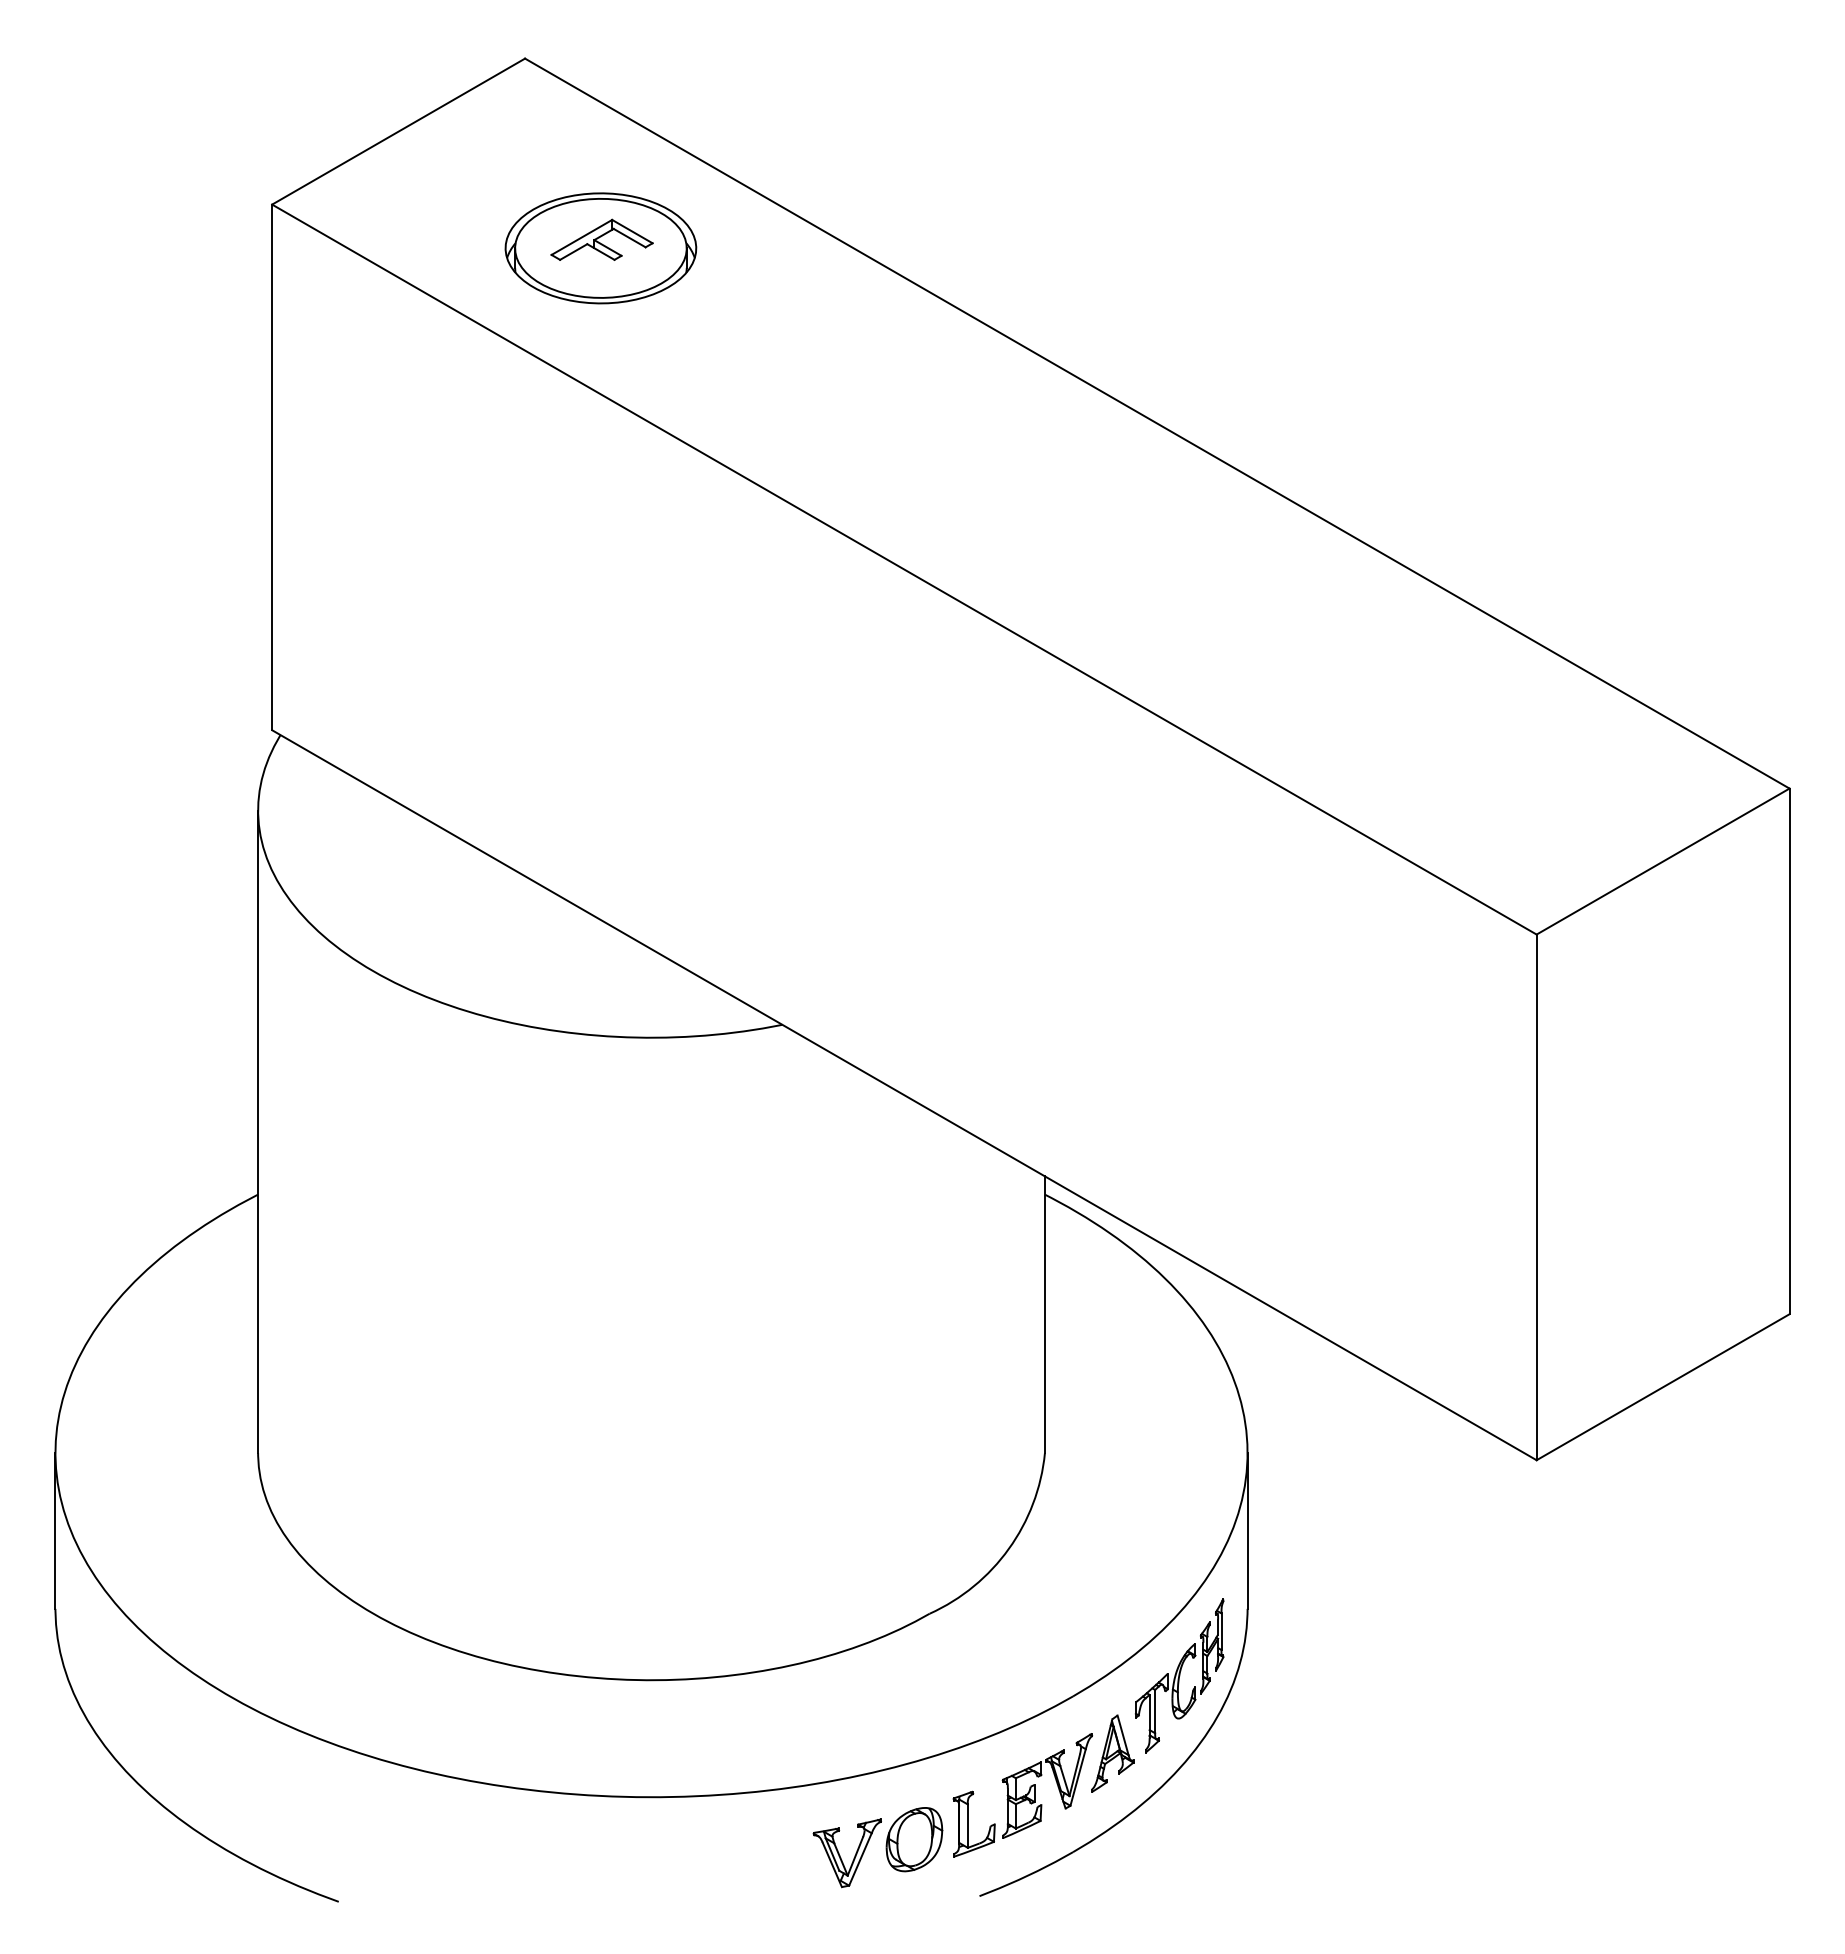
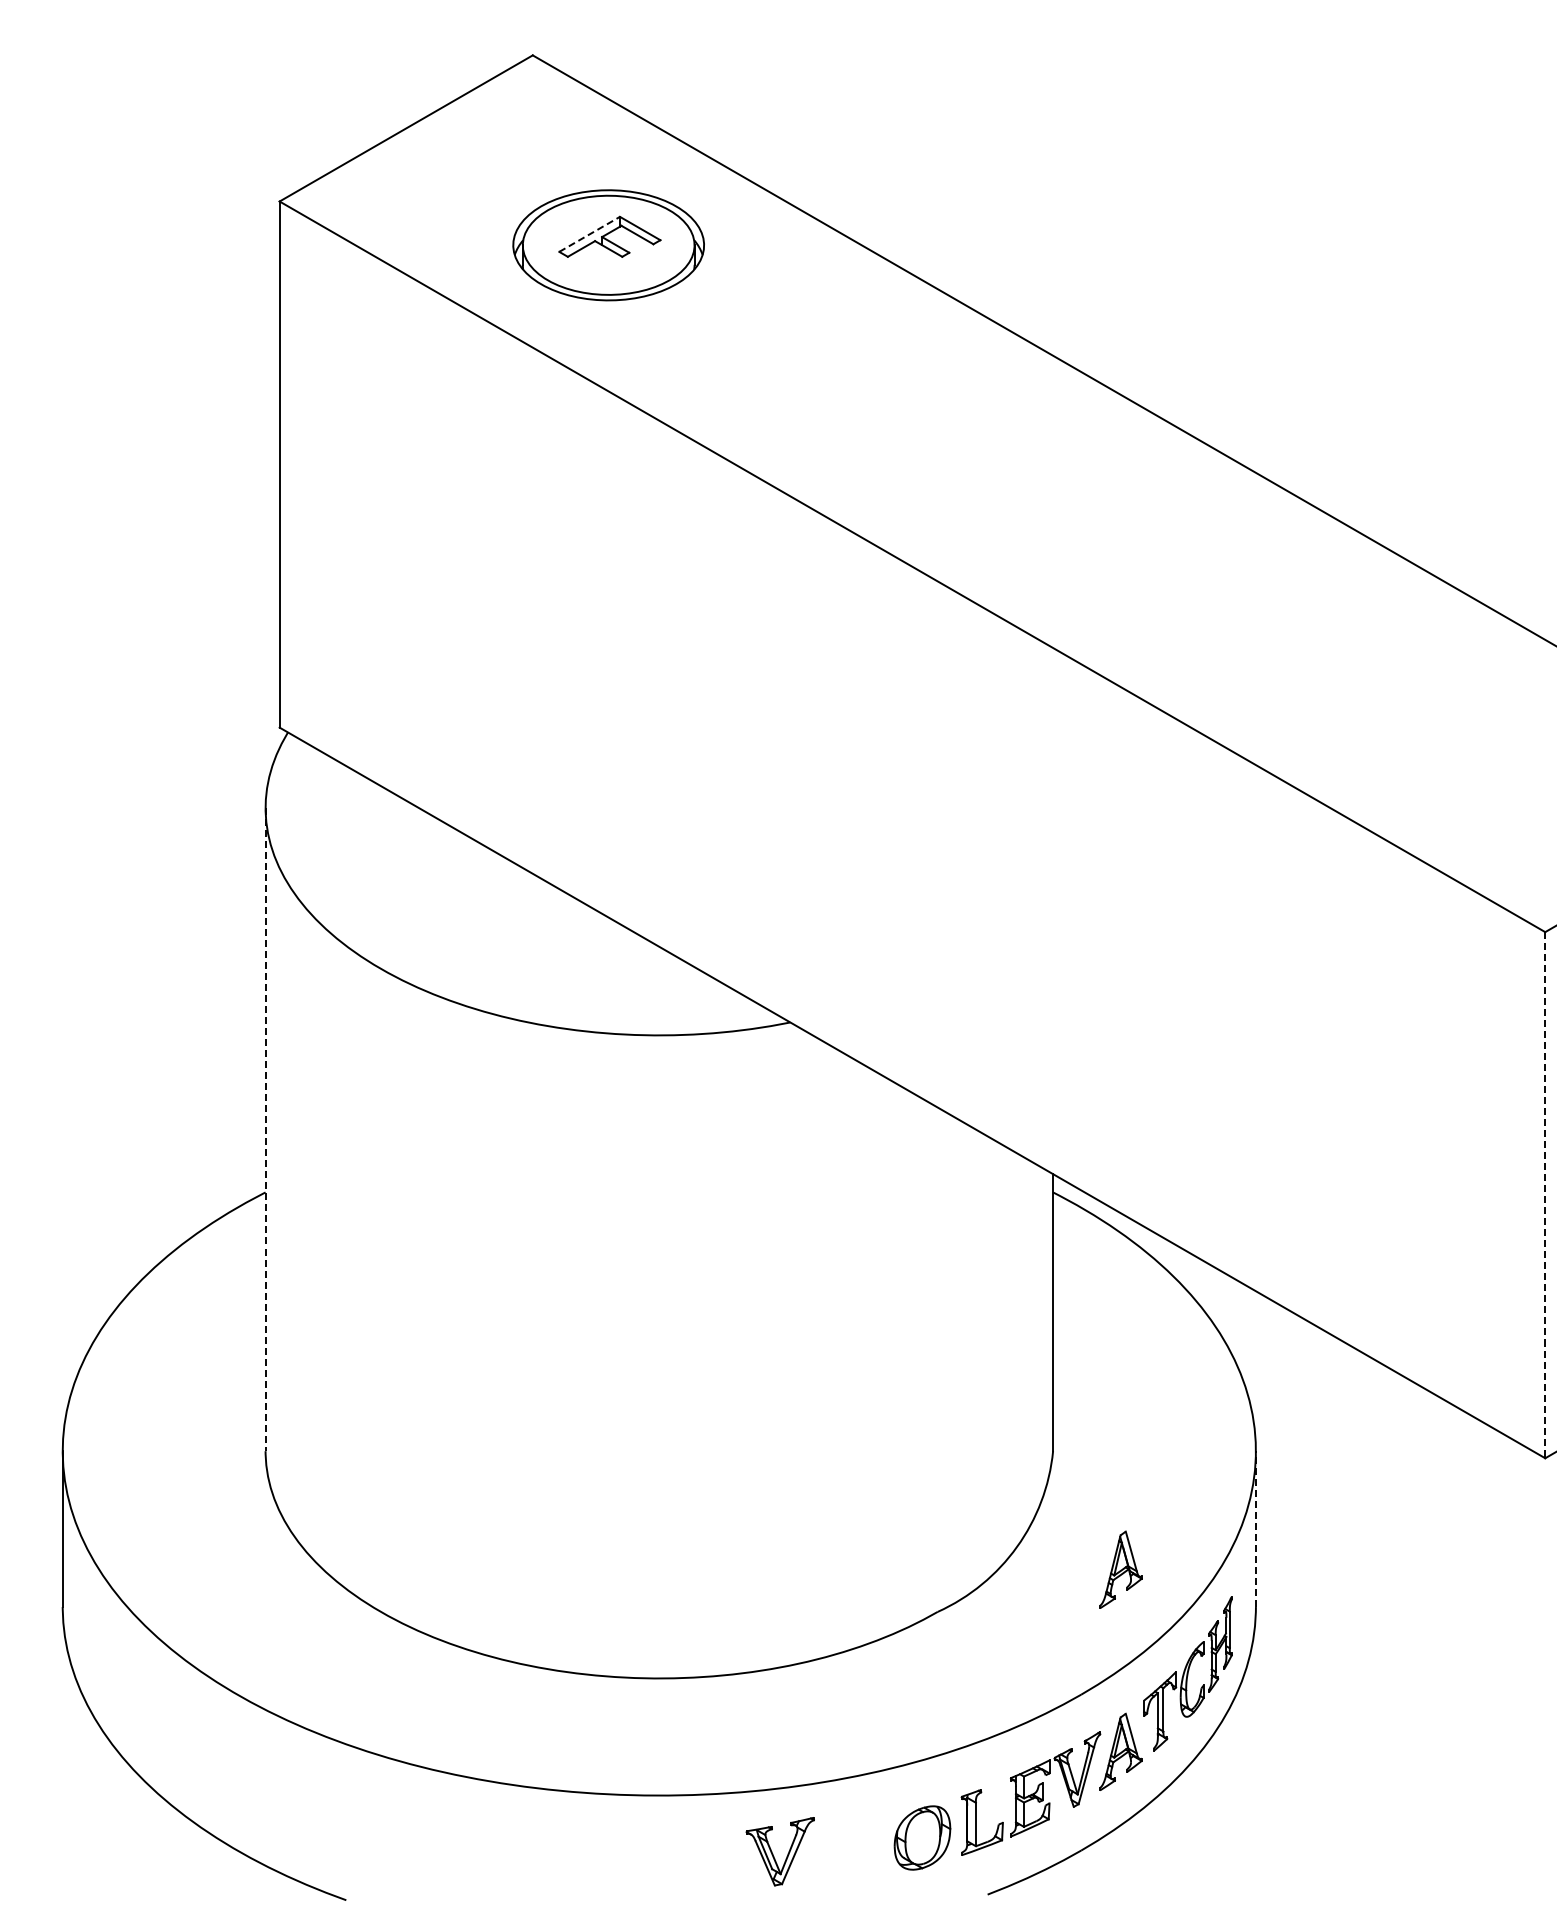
line: (581, 237) -> (589, 234), solid -> dashed
line: (258, 1132) -> (265, 1130), solid -> dashed
line: (1536, 1197) -> (1545, 1195), solid -> dashed
line: (1247, 1531) -> (1255, 1529), solid -> dashed
part: (1112, 1571) -> (1120, 1569), added
part: (840, 1855) -> (773, 1853), moved

